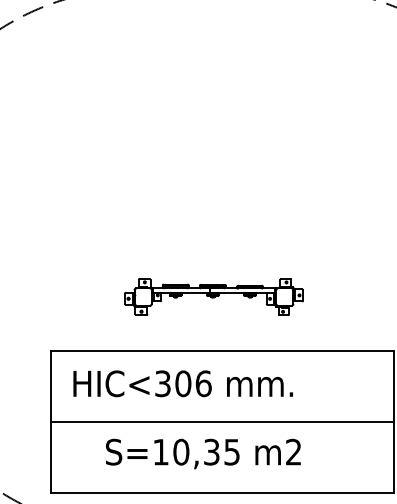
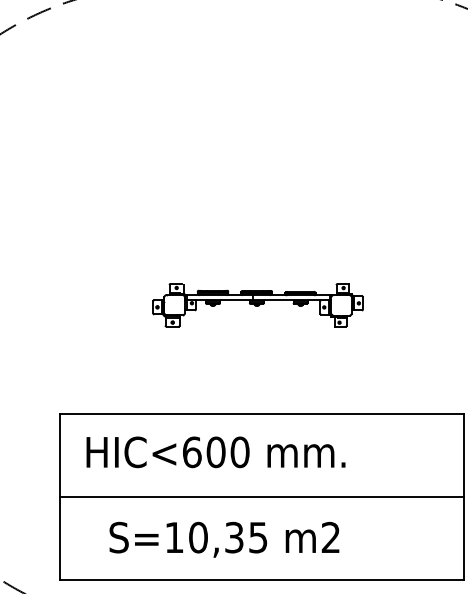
part: (213, 296) -> (257, 304), moved
text: (183, 383) -> (216, 451), HIC<306 -> HIC<600
text: (203, 453) -> (224, 539), moved

